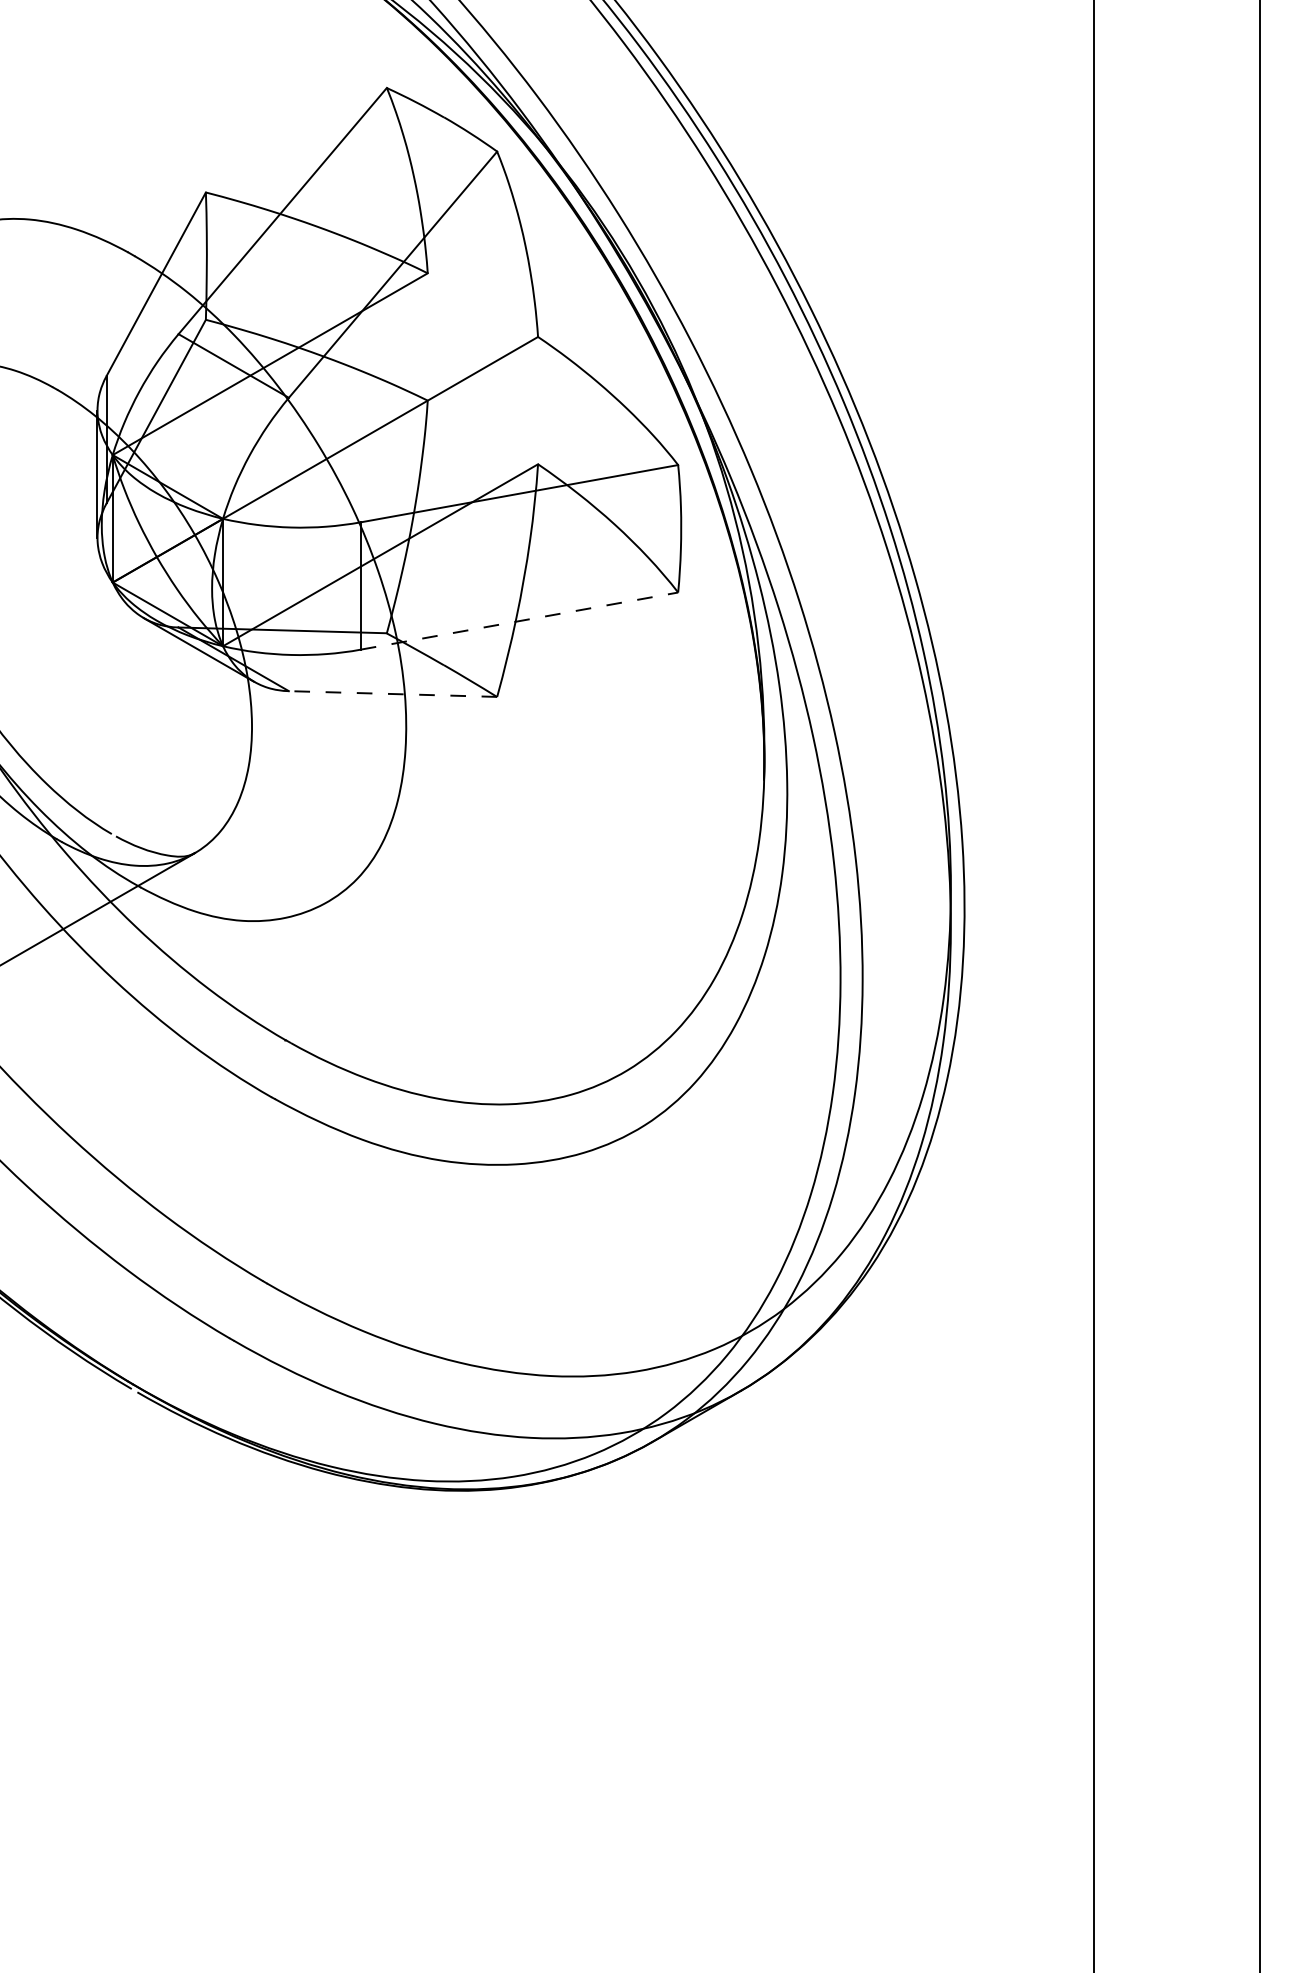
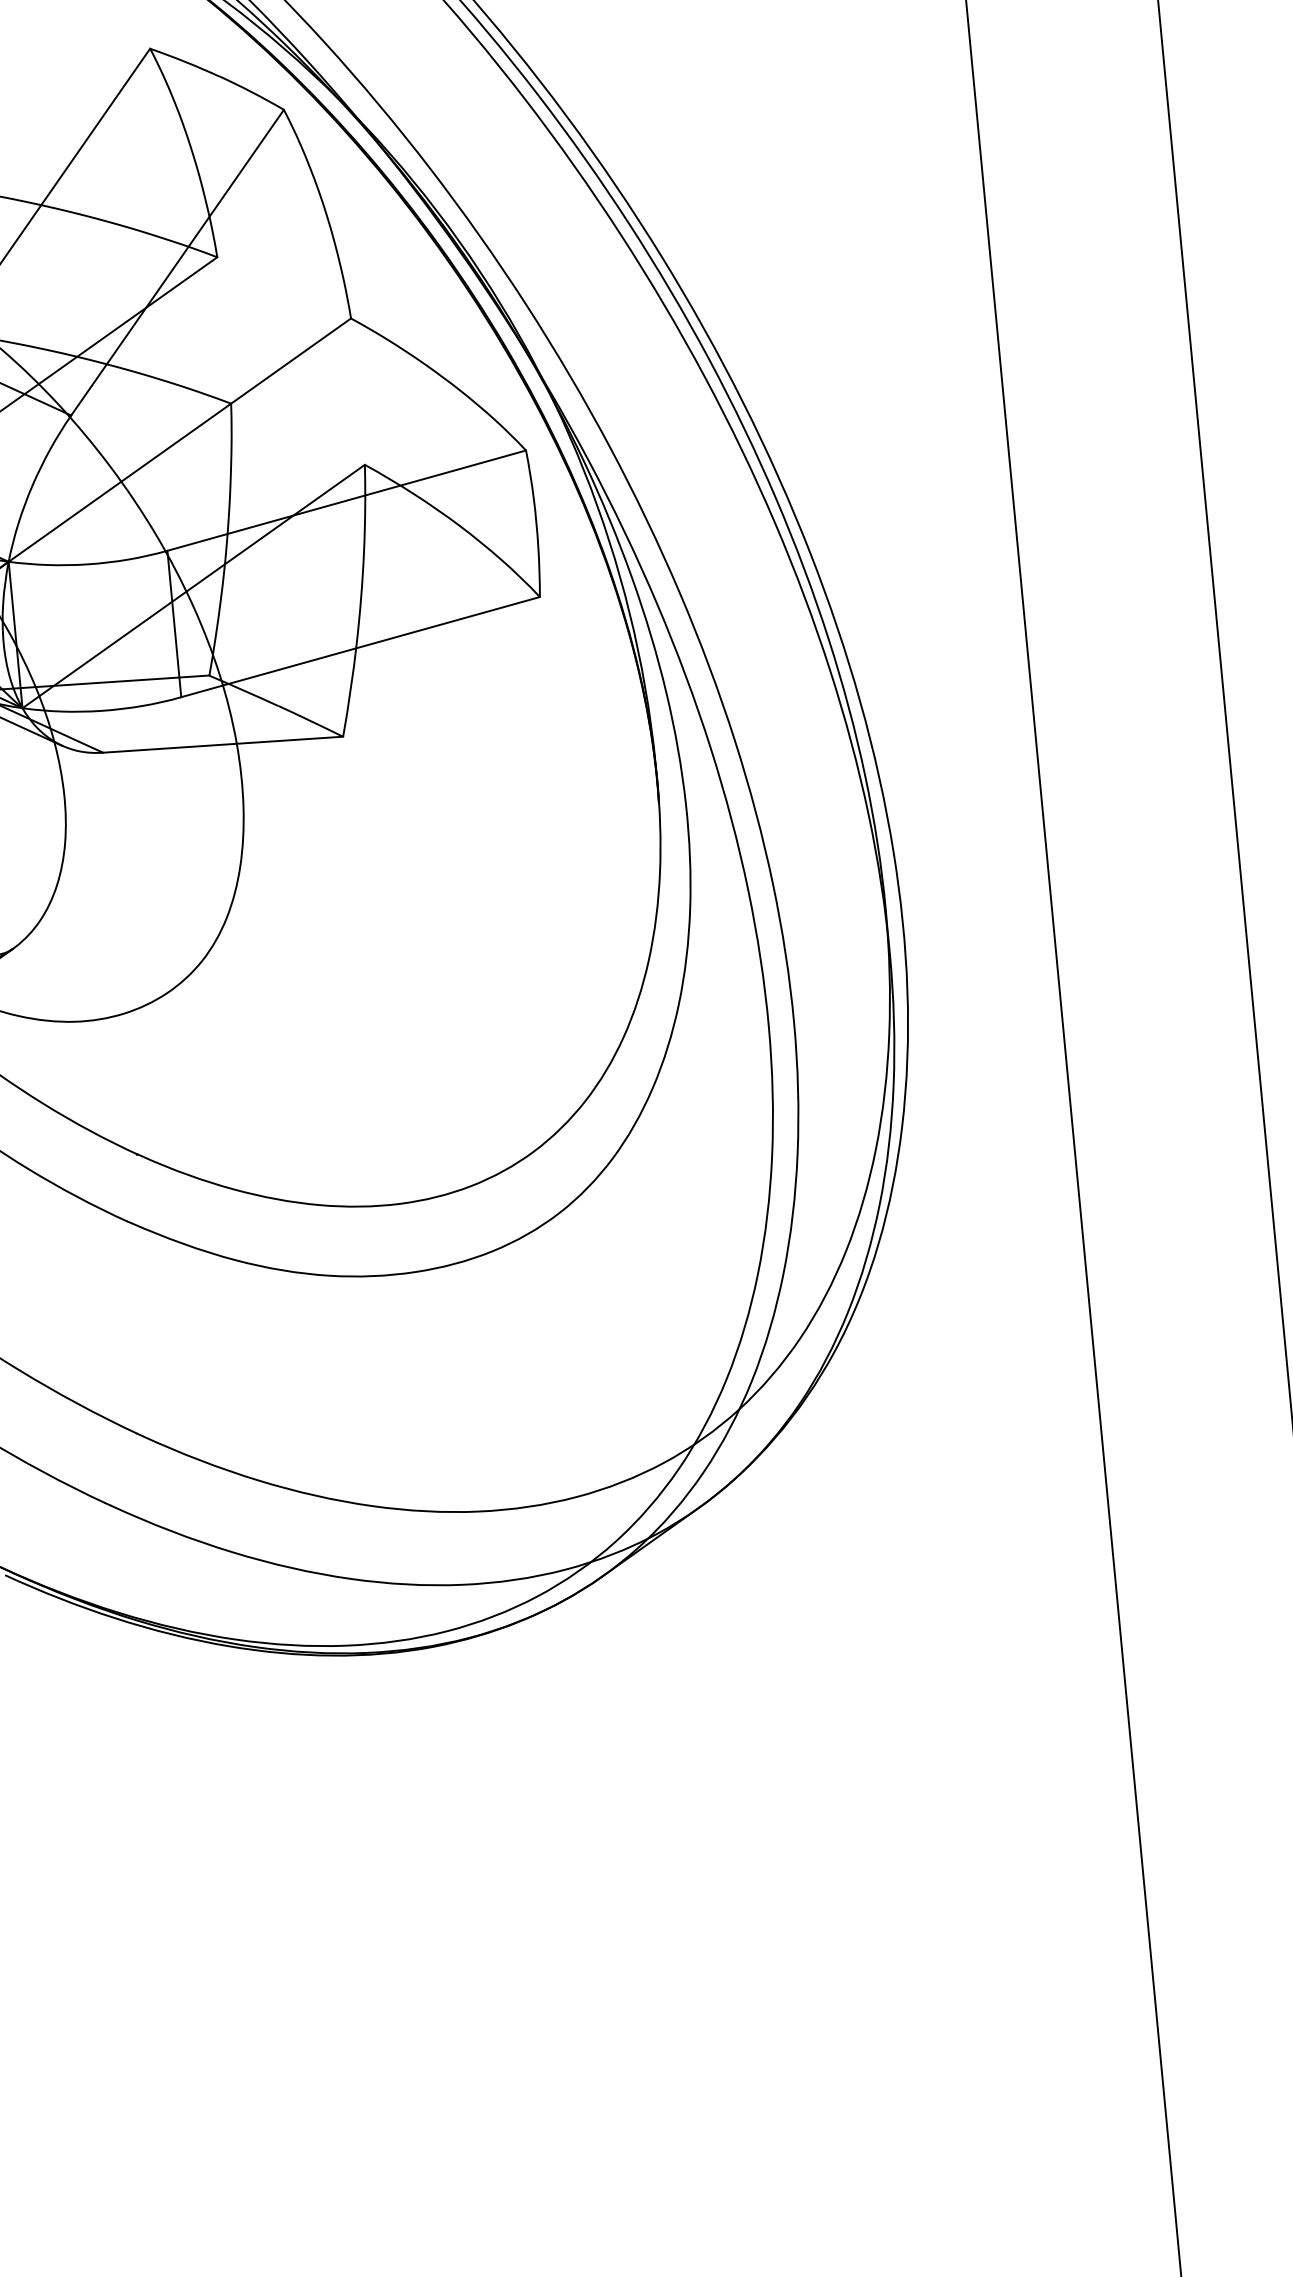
line: (519, 621) -> (360, 647), dashed -> solid
line: (392, 694) -> (222, 745), dashed -> solid

